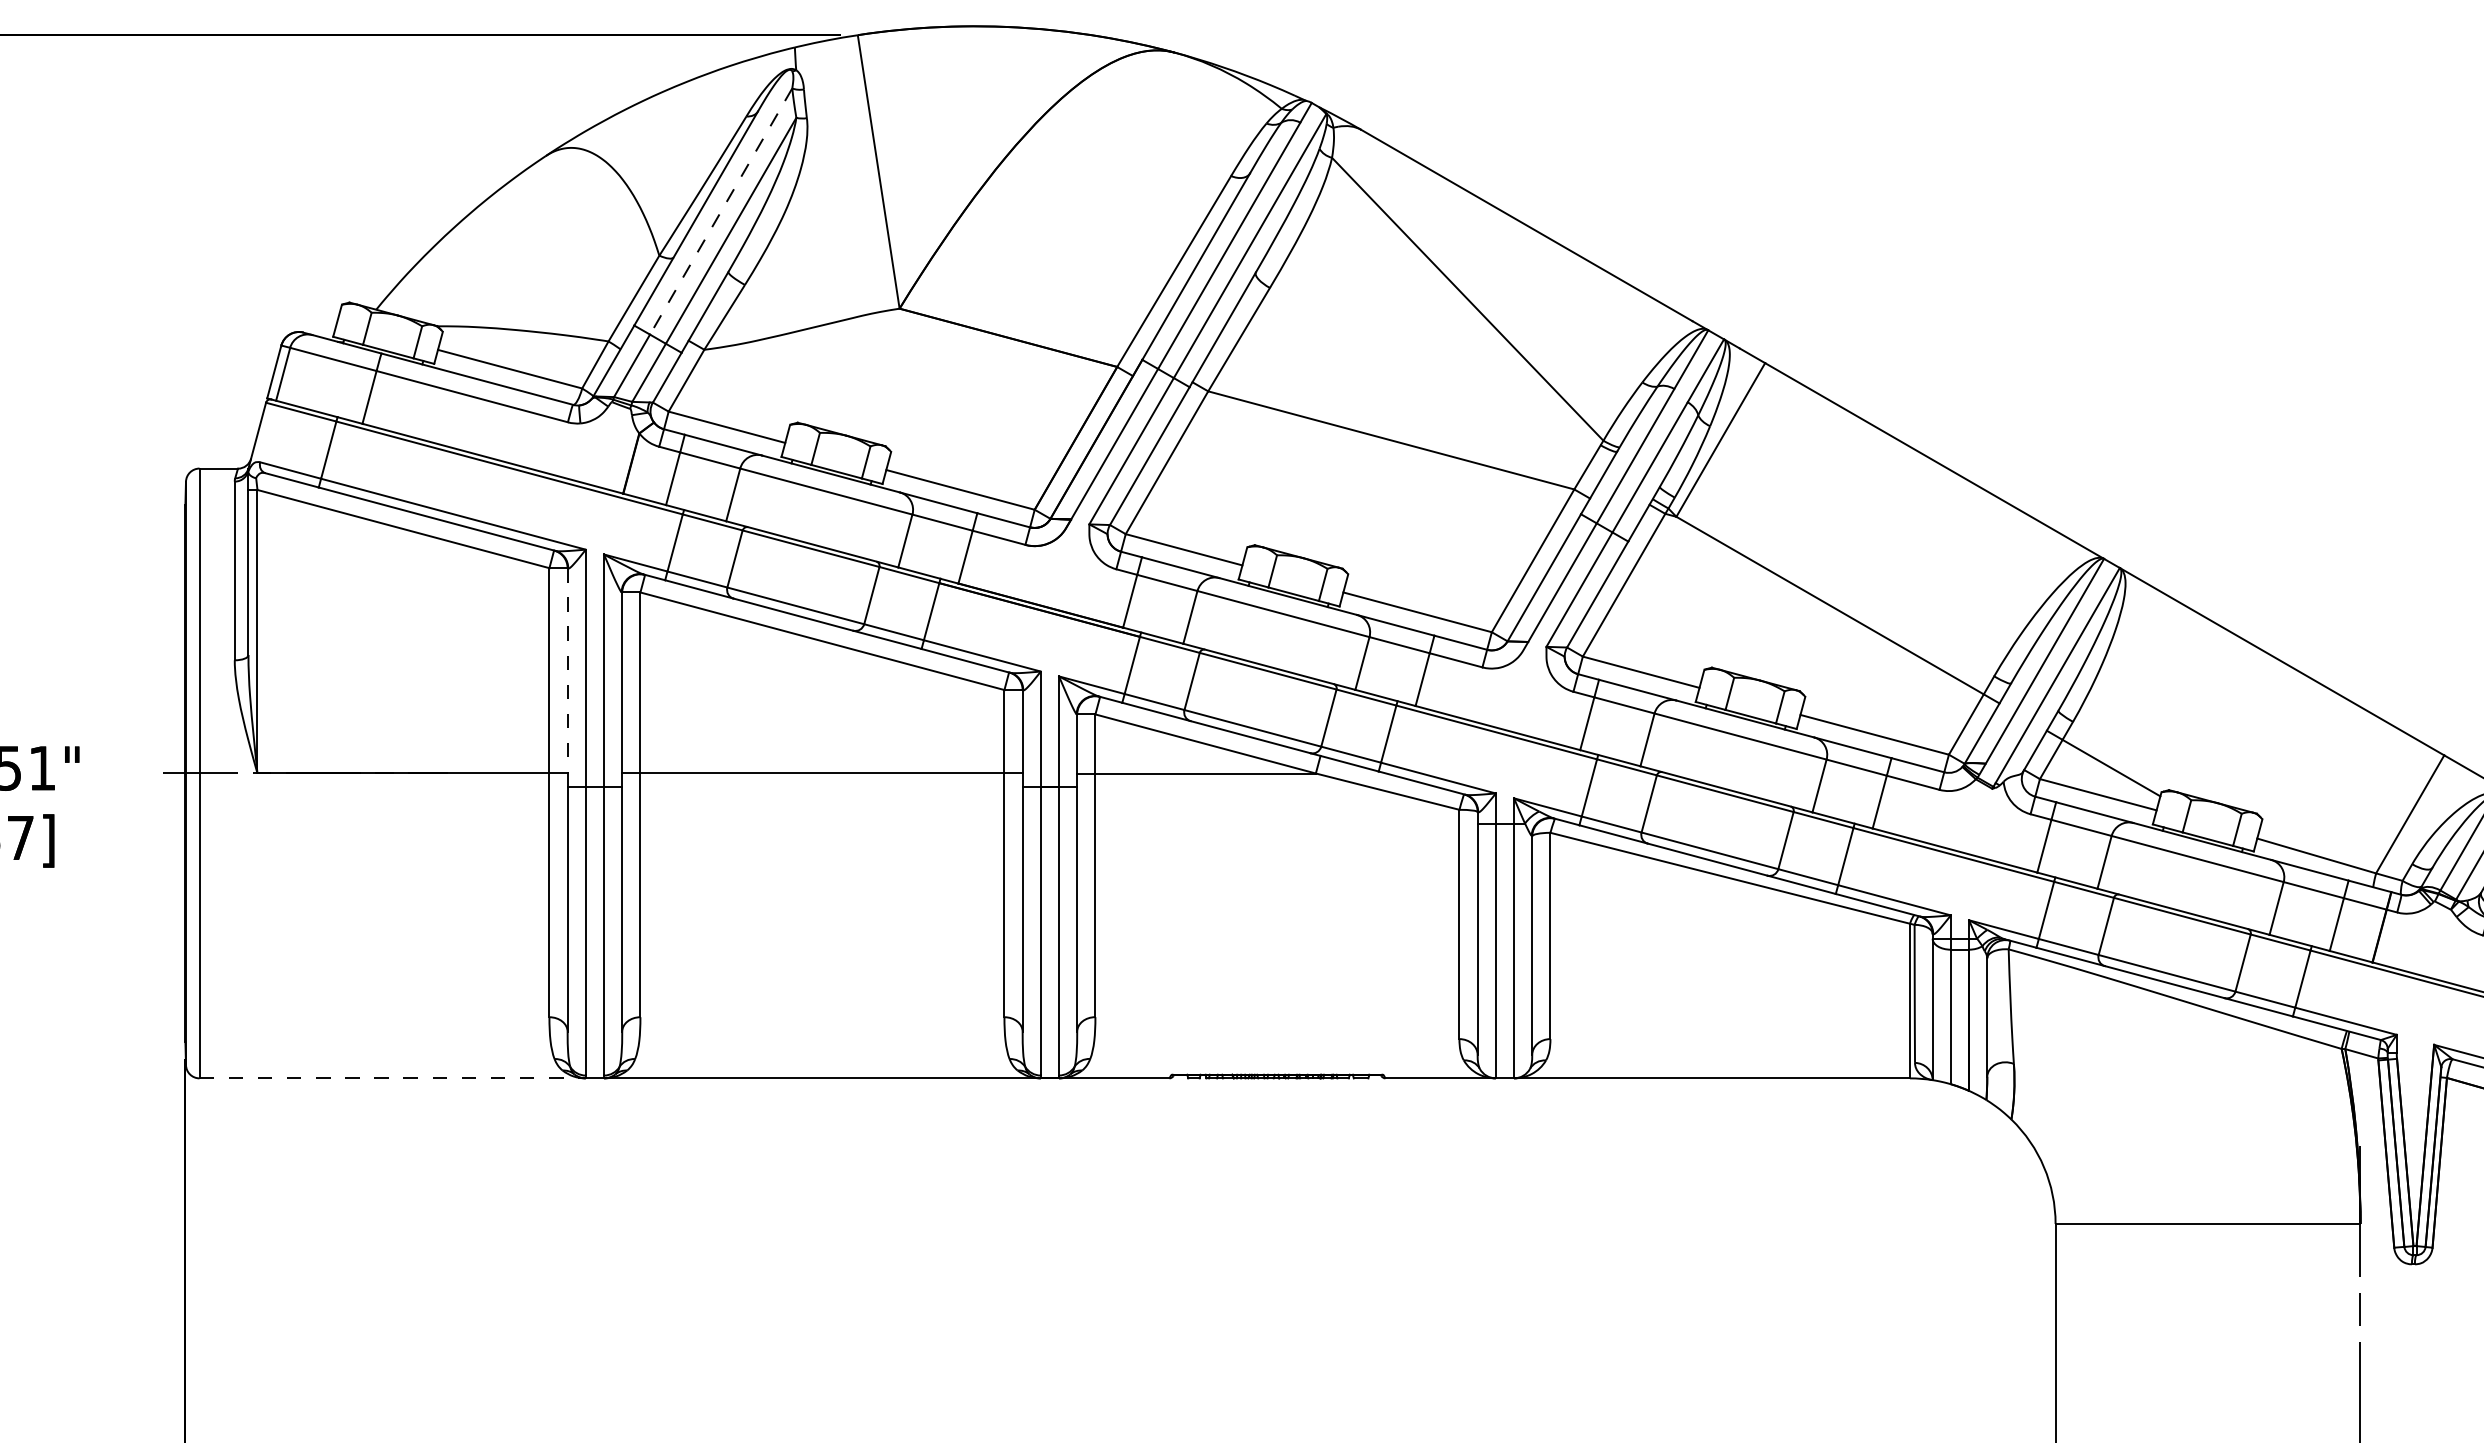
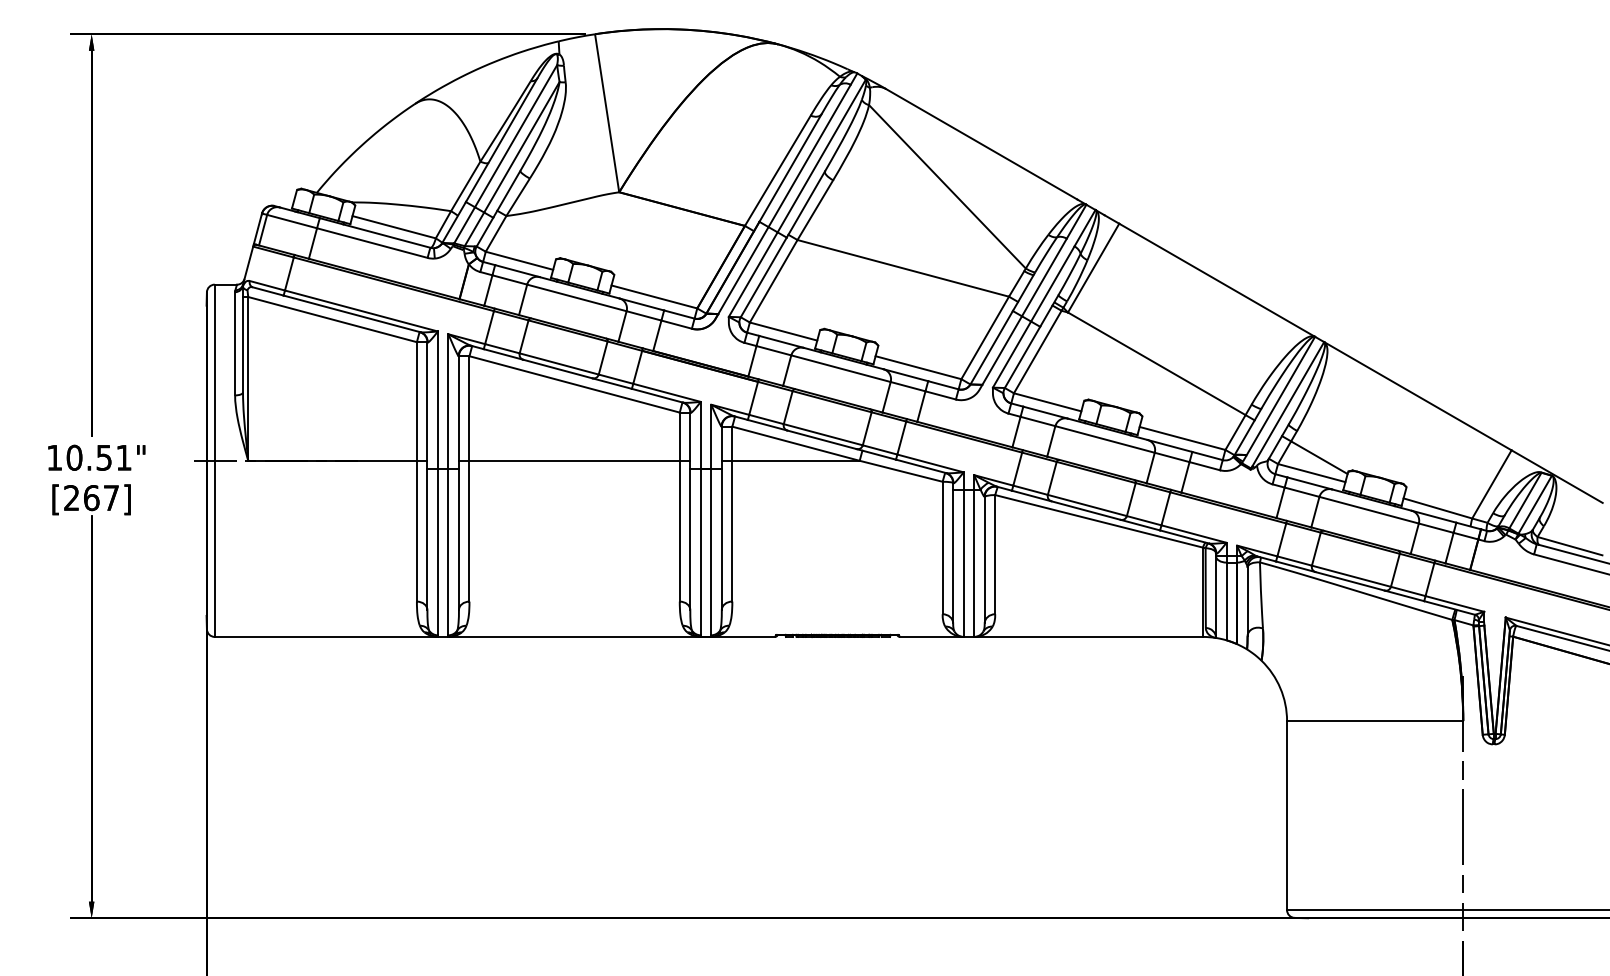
line: (720, 212) -> (515, 136), dashed -> solid
line: (567, 677) -> (427, 405), dashed -> solid
line: (392, 1077) -> (326, 636), dashed -> solid

